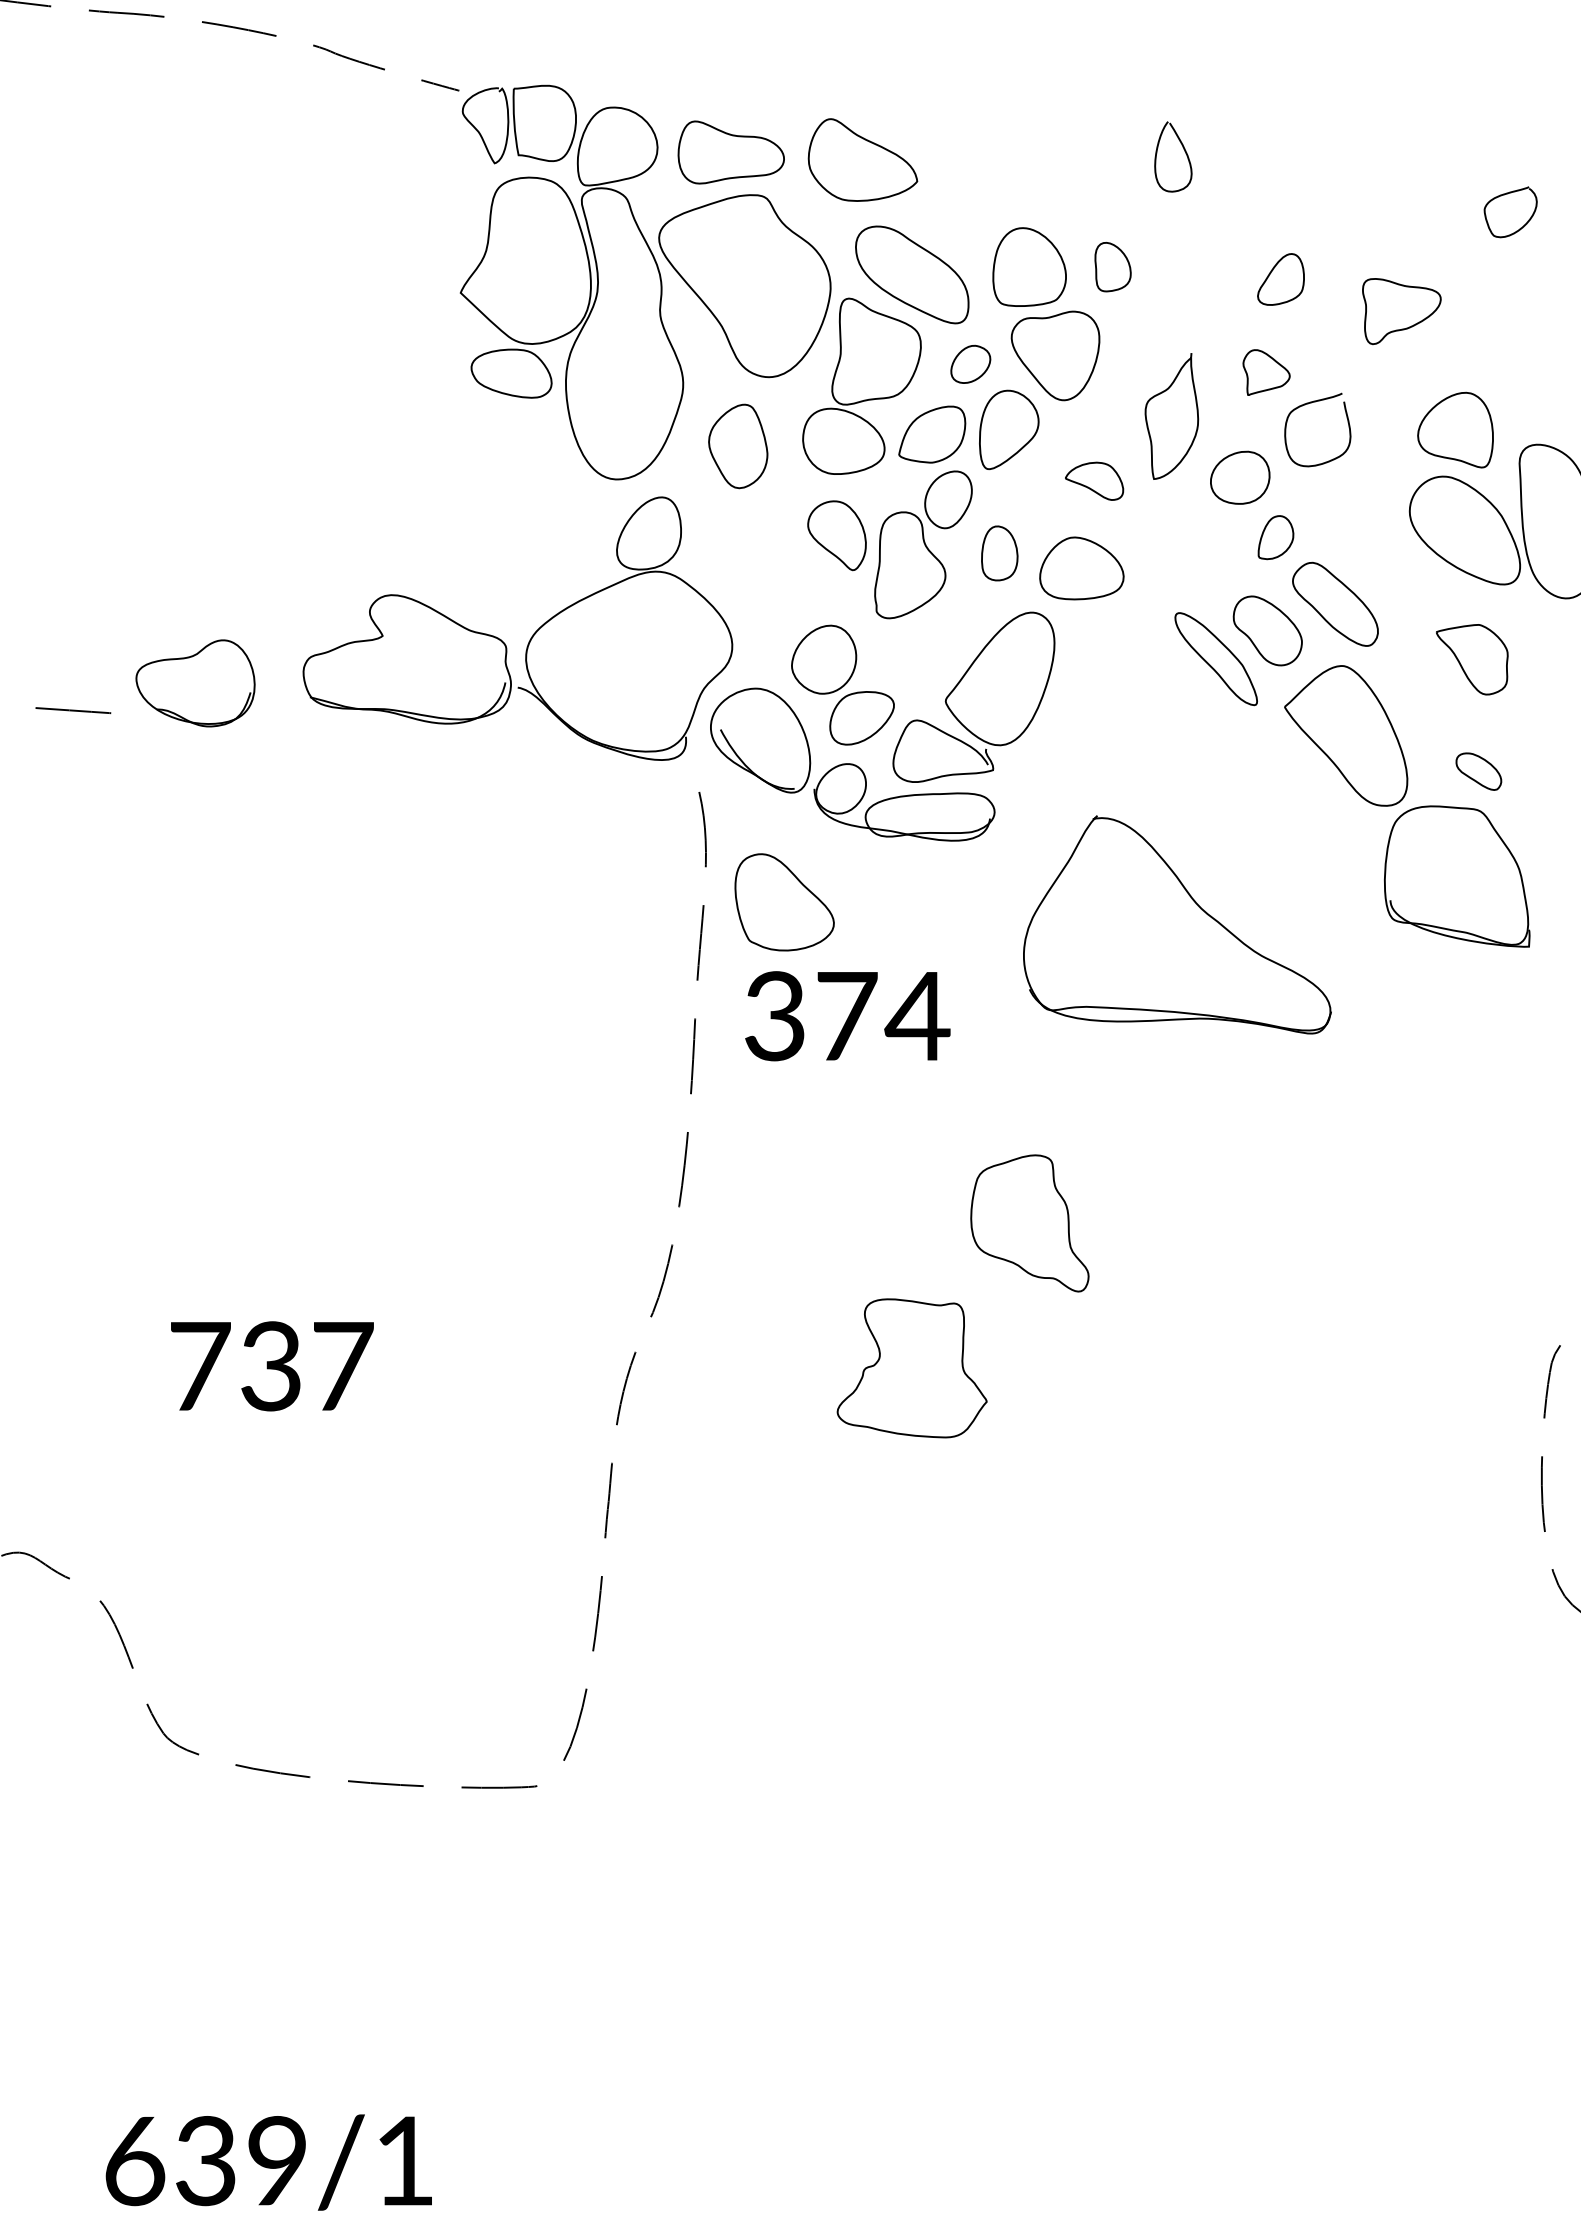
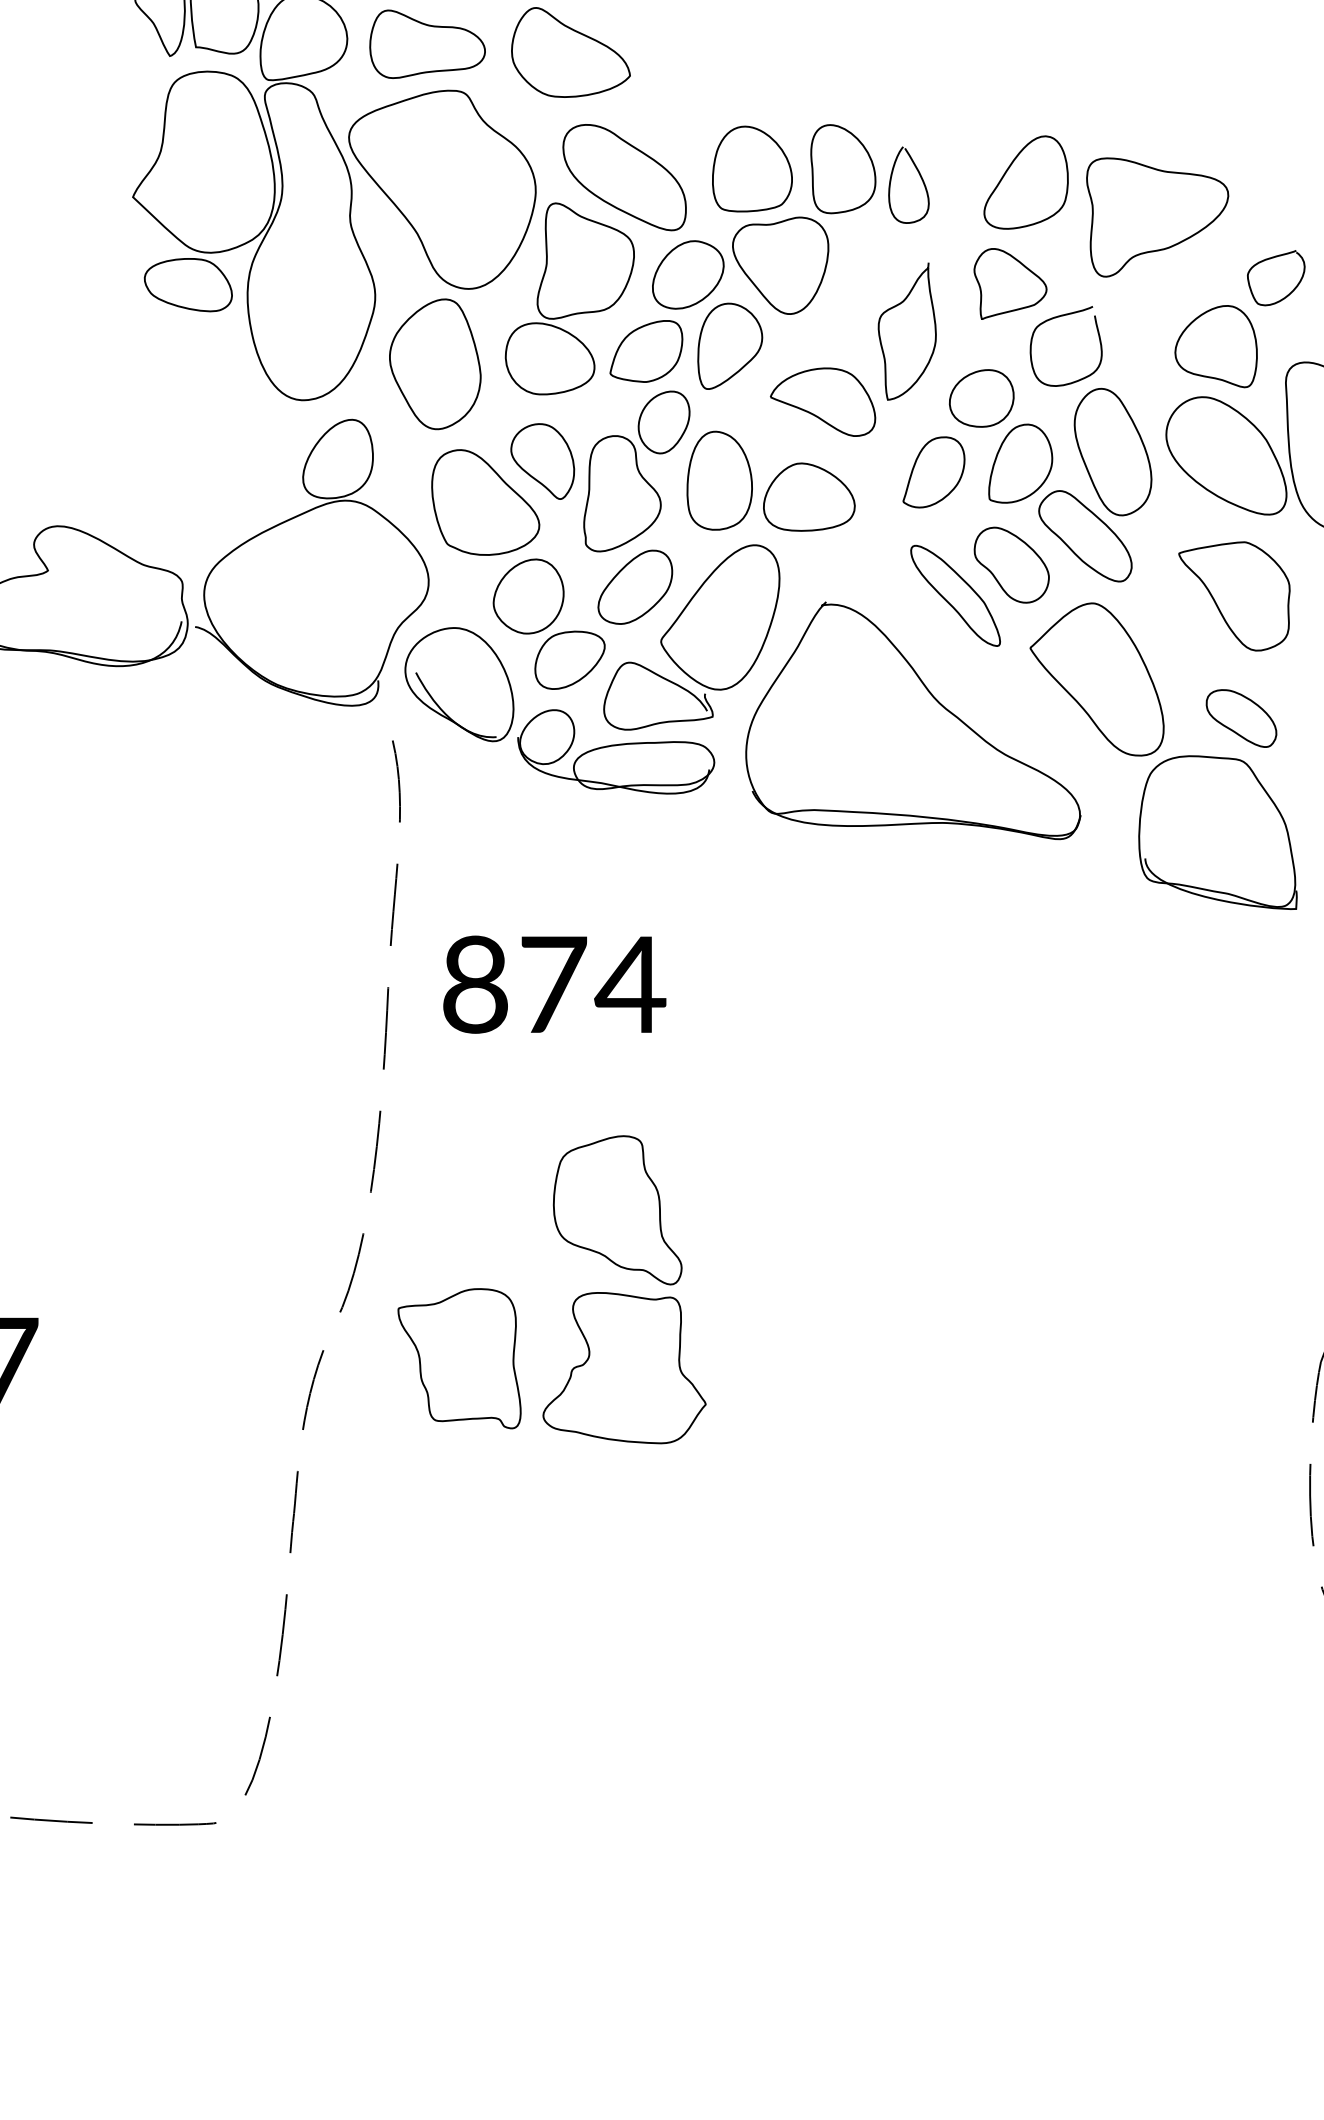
curve: (1184, 151) -> (921, 179), moved
curve: (1504, 195) -> (1269, 259), moved
part: (1112, 266) -> (842, 168), size x1.67
part: (1280, 279) -> (1025, 182), size x1.67
part: (1401, 311) -> (1157, 217), size x1.67
part: (970, 364) -> (688, 275), size x1.67
part: (1266, 372) -> (1010, 283), size x1.43
part: (737, 446) -> (434, 364), size x1.43
part: (1094, 481) -> (823, 402), size x1.67
part: (1360, 527) -> (1112, 452), added
part: (1275, 537) -> (1020, 463), size x1.67
part: (1196, 545) -> (934, 472), added
part: (999, 553) -> (719, 480), size x1.67
part: (921, 650) -> (634, 586), added
part: (1471, 659) -> (1233, 596), size x1.43
part: (1478, 771) -> (1241, 718), size x1.43
part: (784, 902) -> (485, 502), moved
part: (1177, 924) -> (913, 720), moved
text: (775, 1016) -> (475, 985), 374 -> 874
part: (1029, 1223) -> (617, 1210), moved
part: (760, 1359) -> (459, 1358), added

